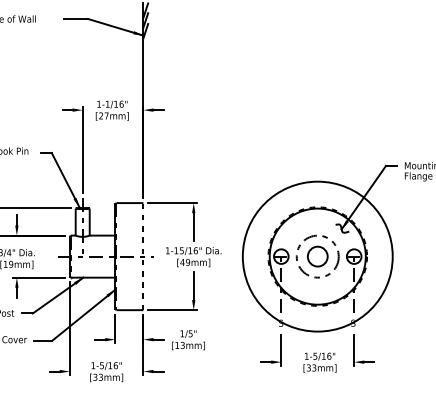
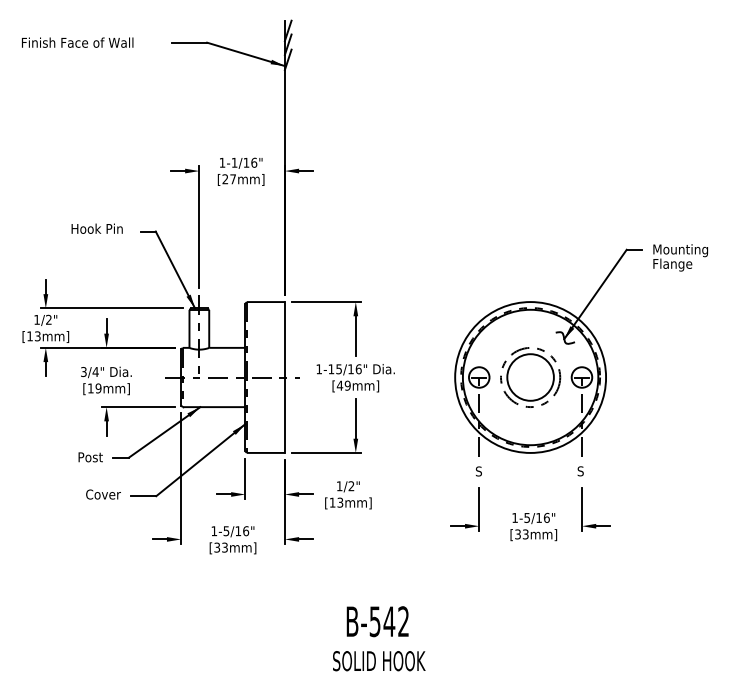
line: (143, 256) -> (284, 377), dashed -> solid
circle: (317, 256) -> (530, 377), size x0.71
circle: (317, 256) -> (530, 377), size x1.67
text: (190, 333) -> (351, 486), 1/5" -> 1/2"

